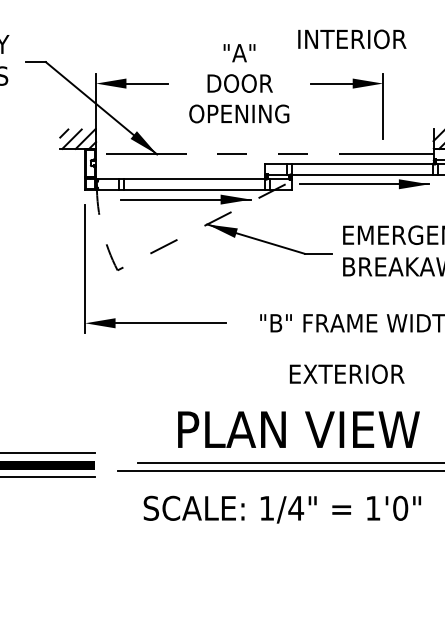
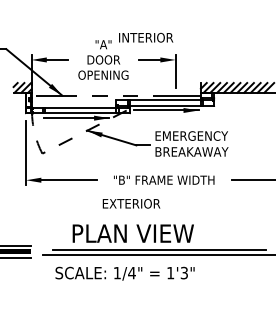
text: (352, 38) -> (146, 37), moved
text: (347, 373) -> (131, 203), moved
text: (400, 507) -> (184, 272), 1'0" -> 1'3"

